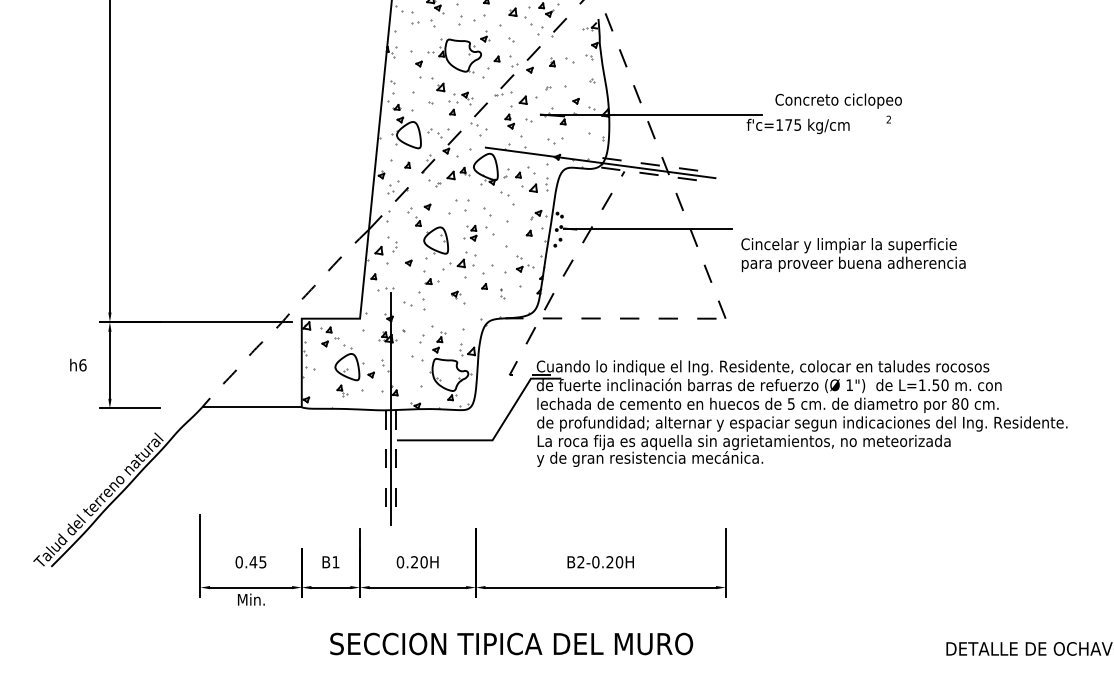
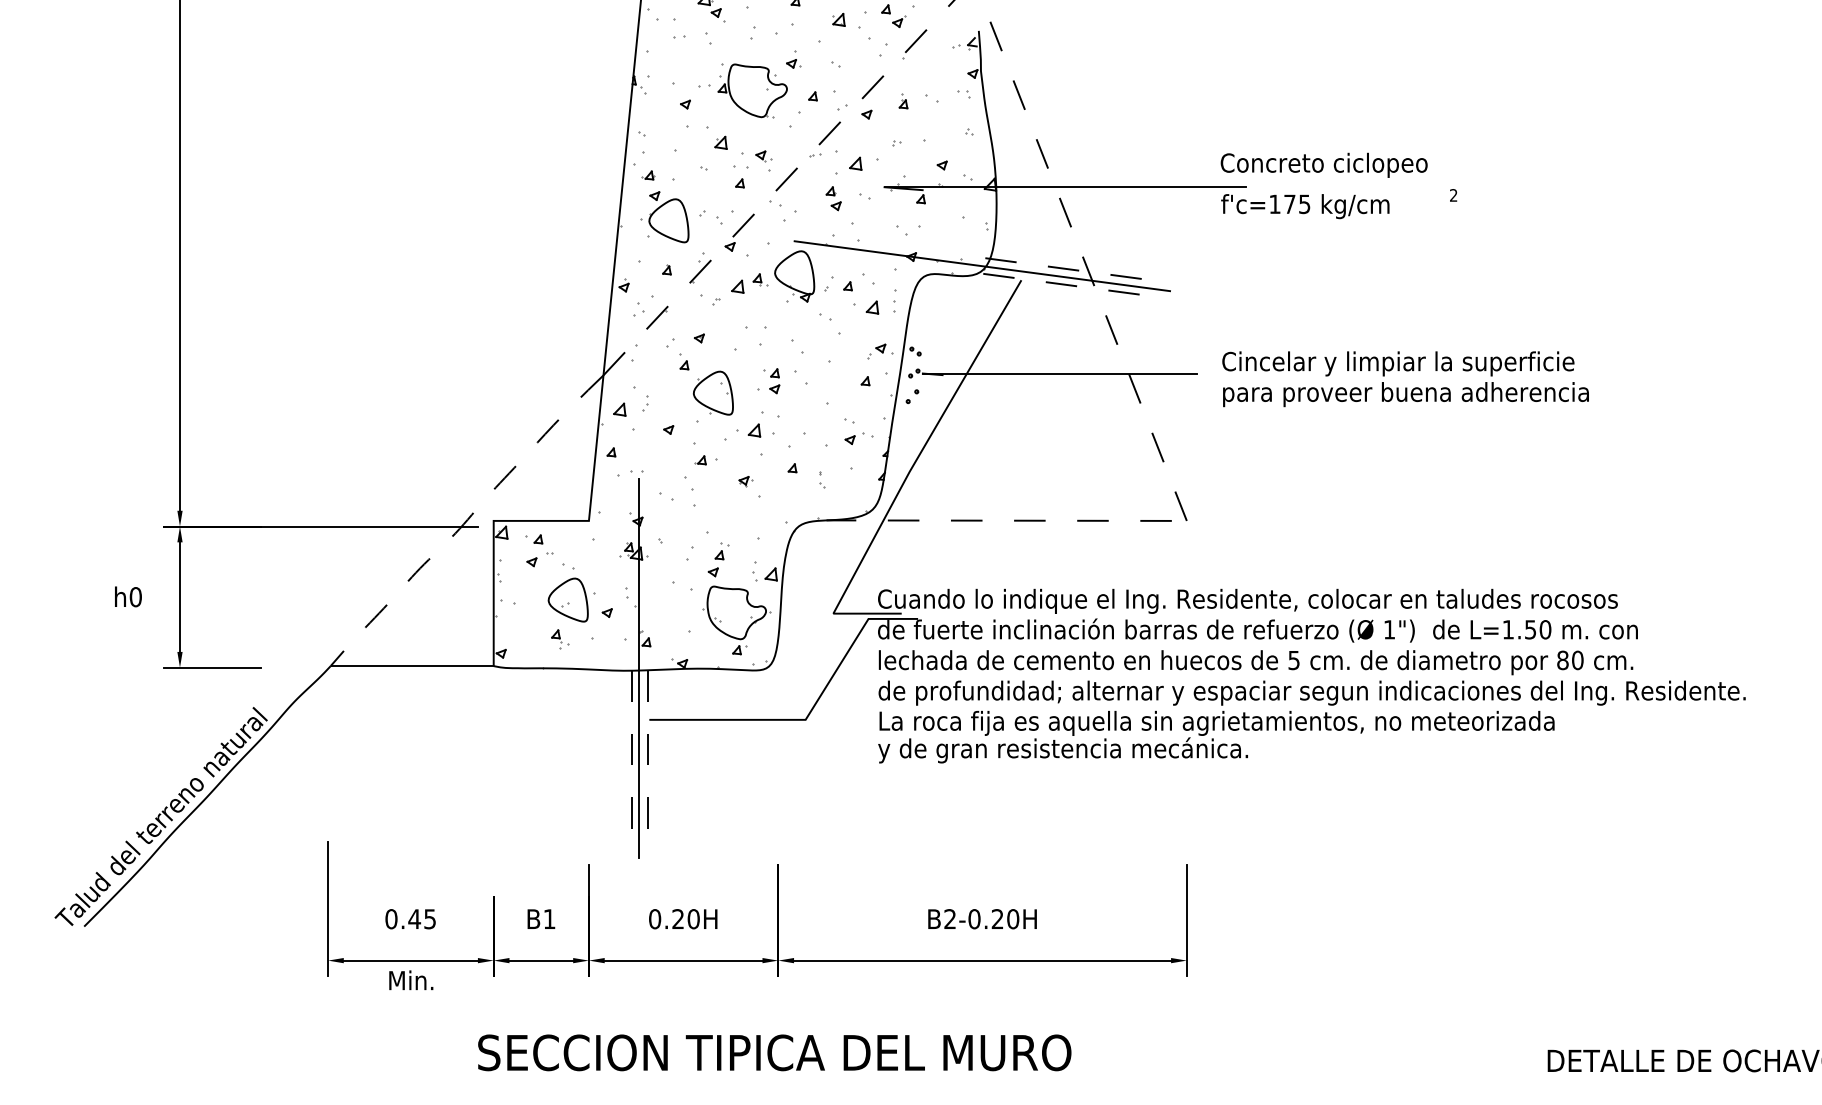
text: (838, 100) -> (1323, 164), moved
text: (853, 254) -> (1405, 378), moved
line: (555, 290) -> (908, 474), dashed -> solid
text: (82, 365) -> (135, 597), h6 -> h0
text: (511, 643) -> (774, 1052), moved

